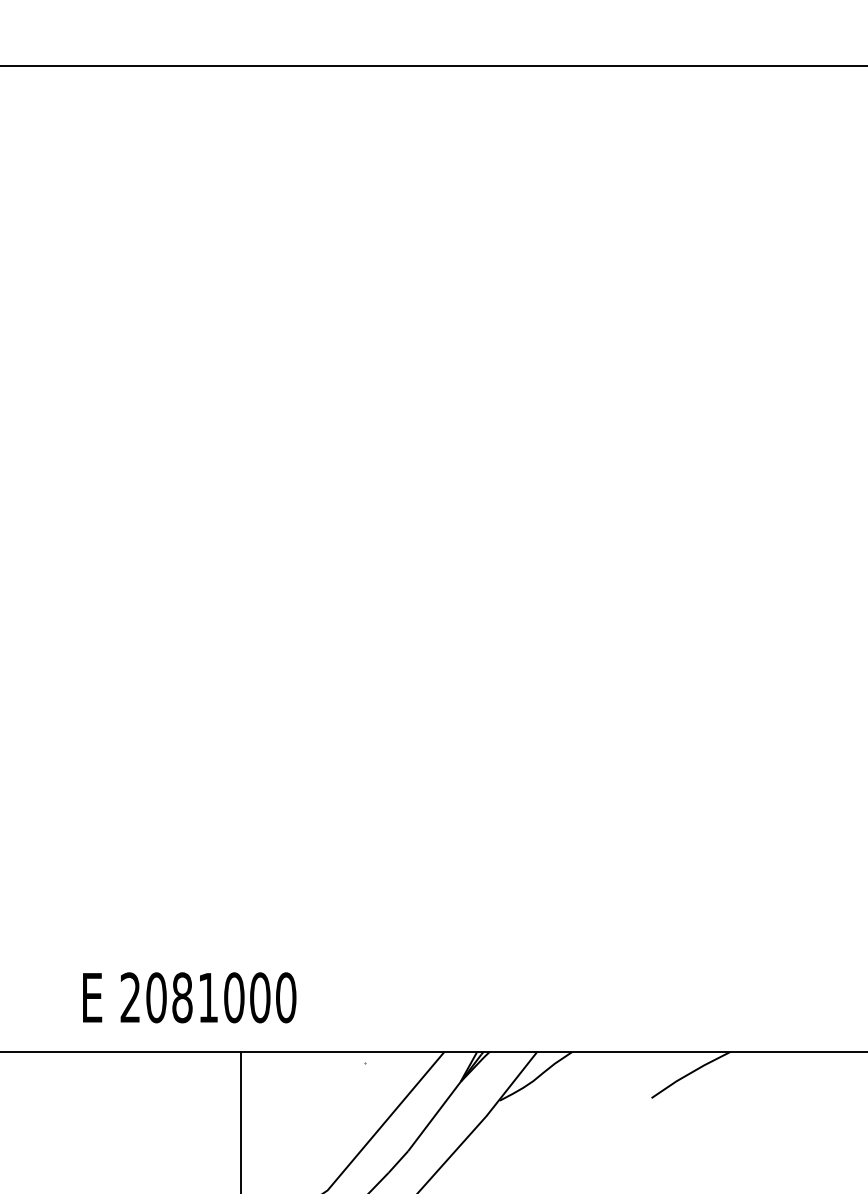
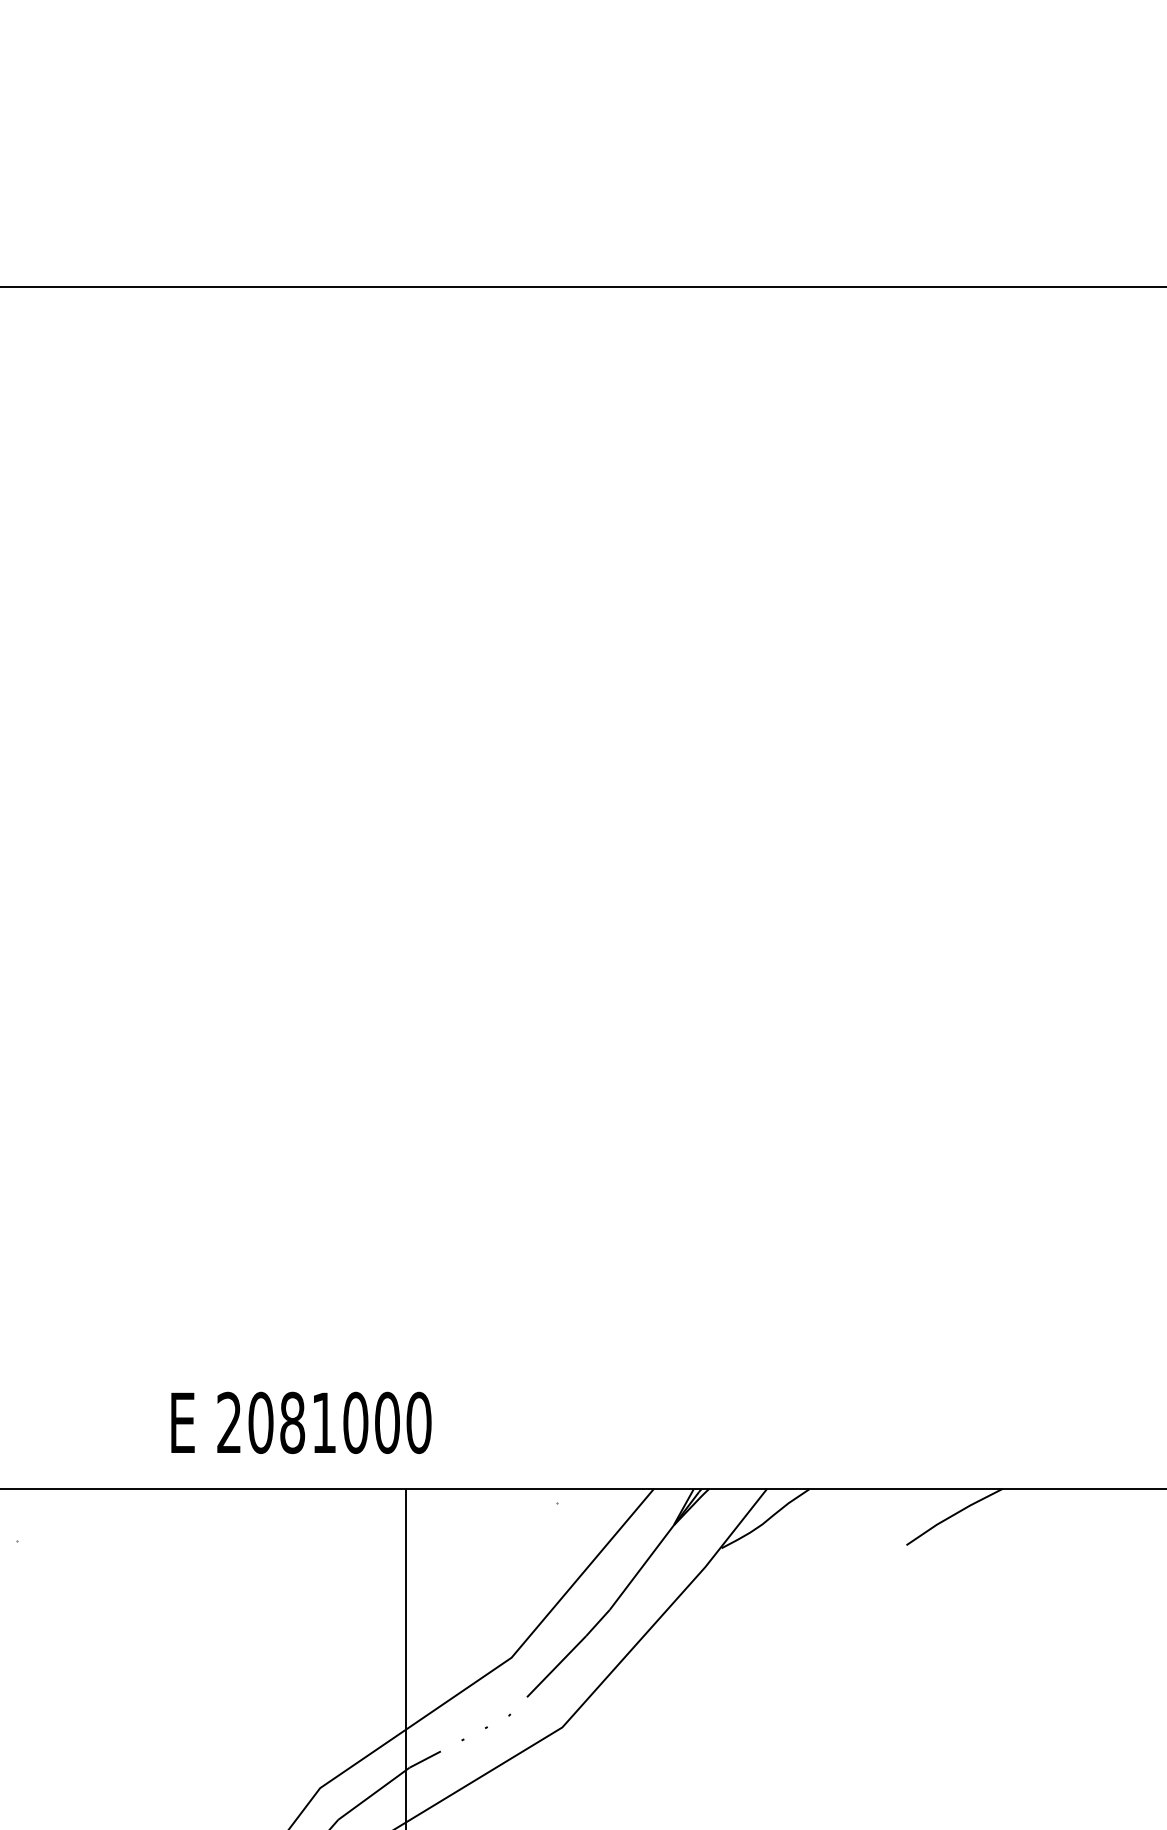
text: (189, 997) -> (301, 1422), moved

